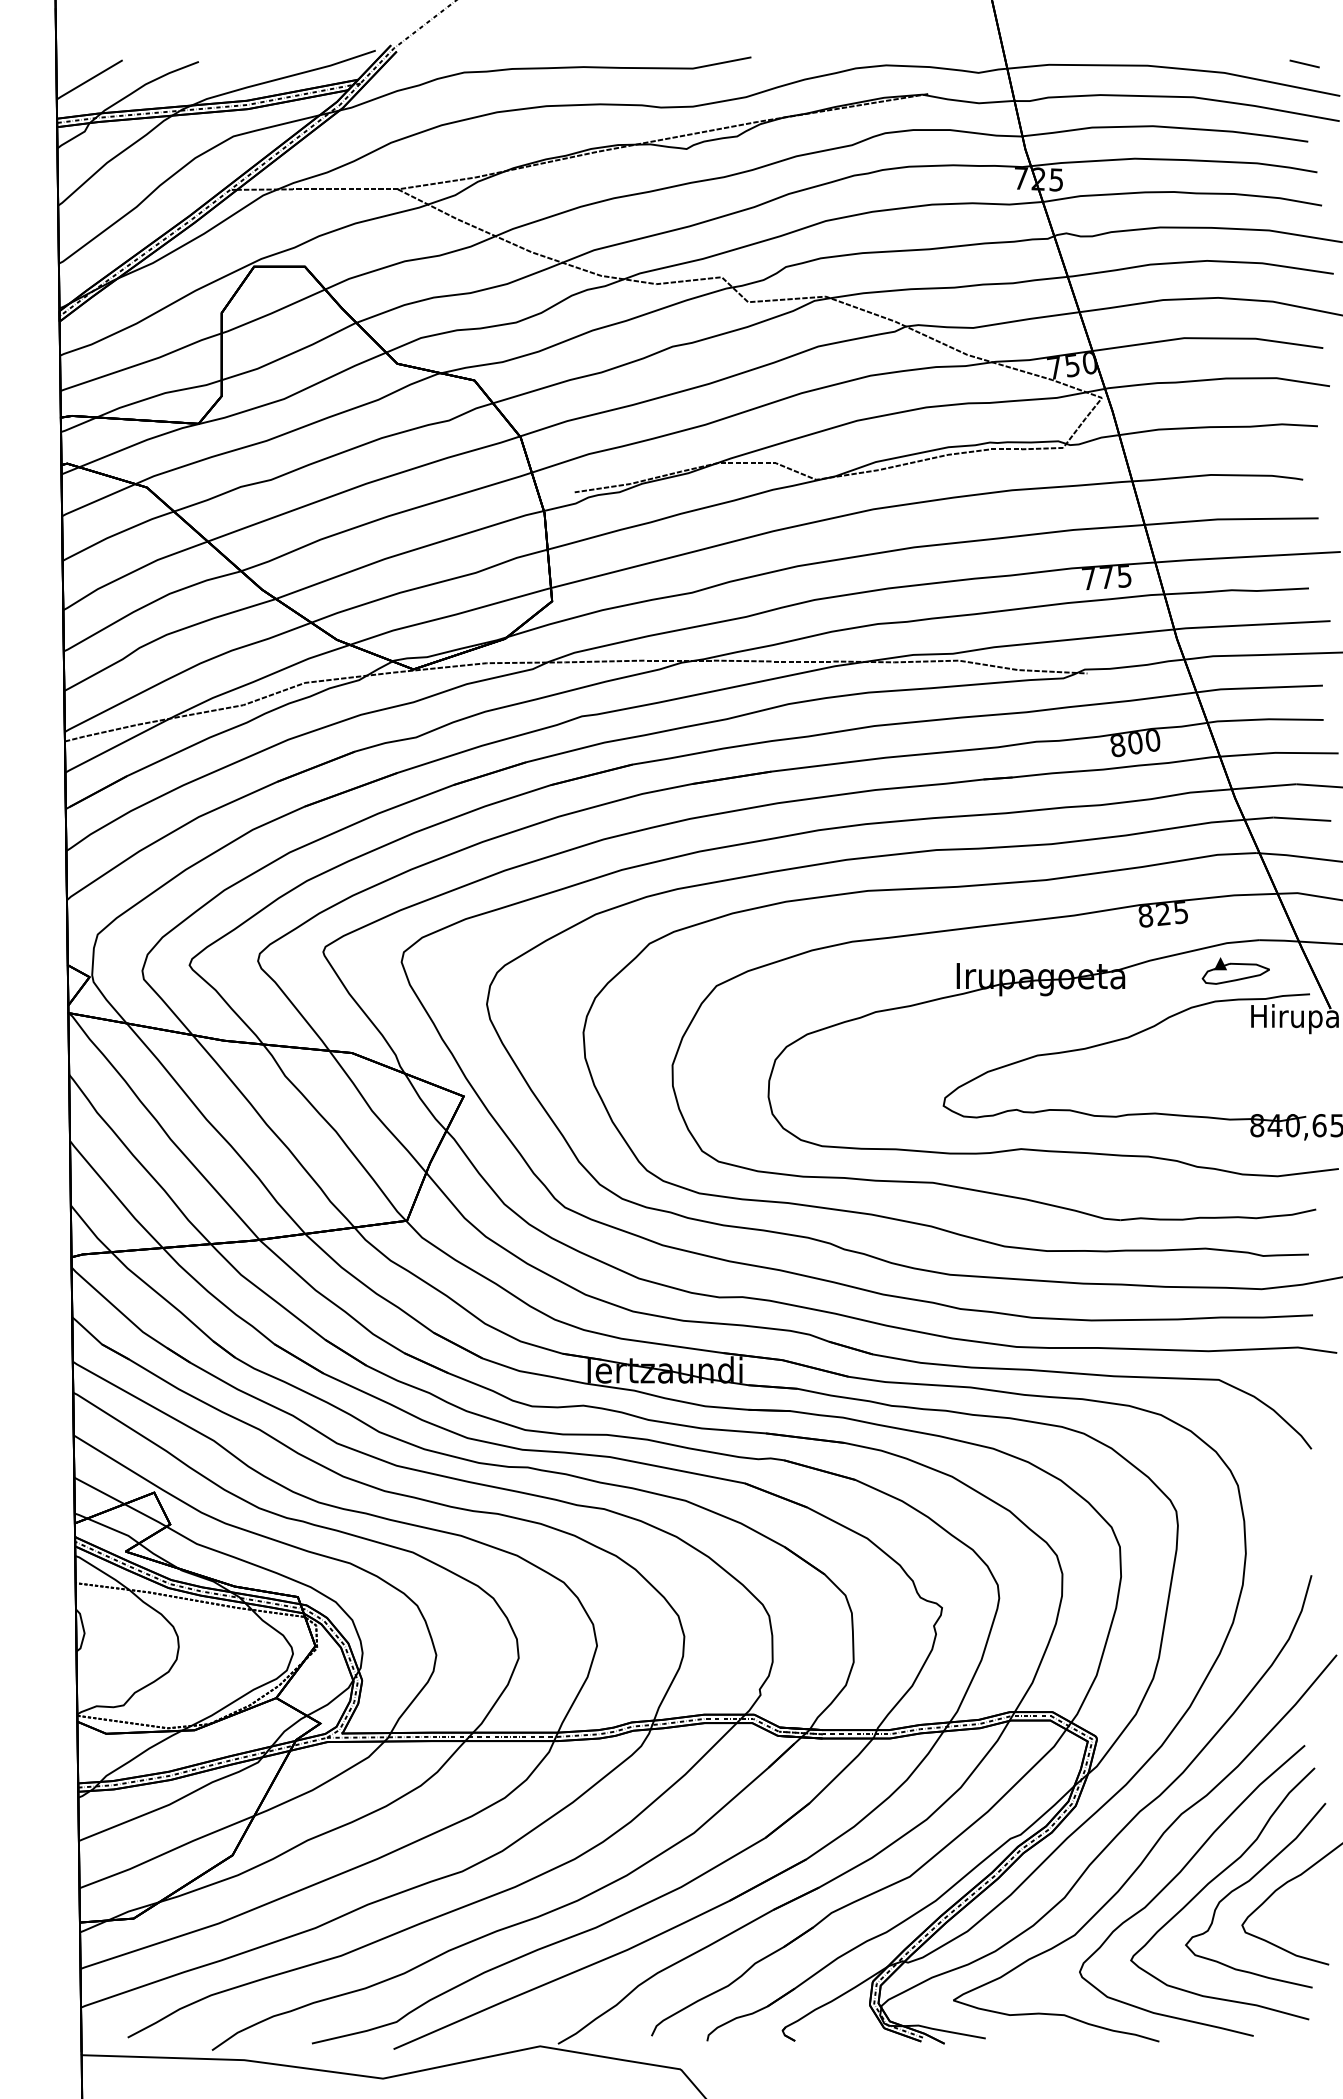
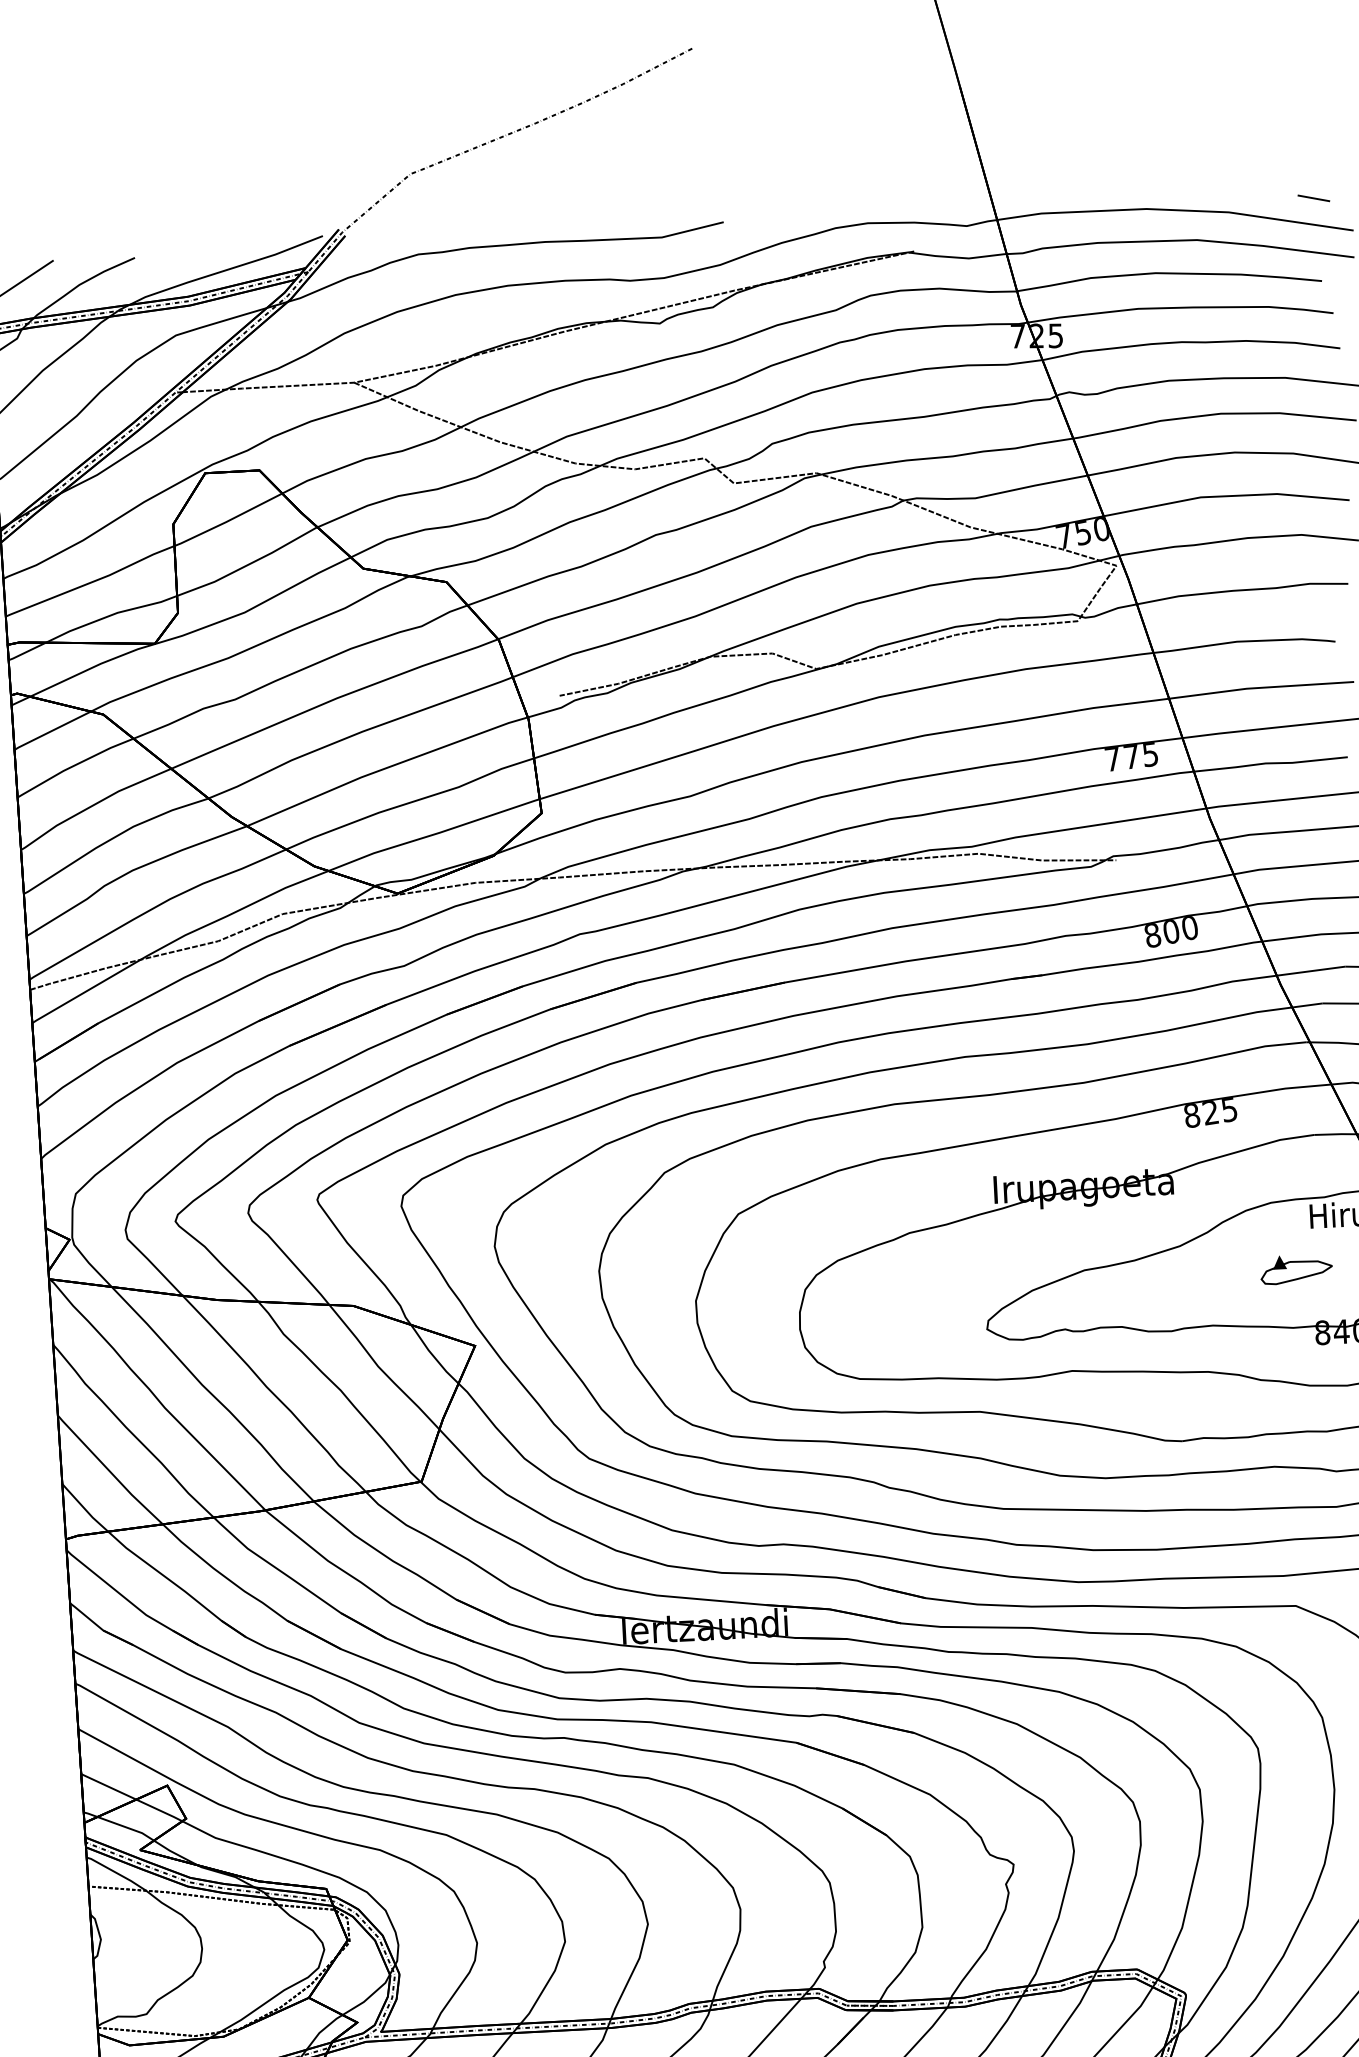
part: (1235, 970) -> (1296, 1268), moved

